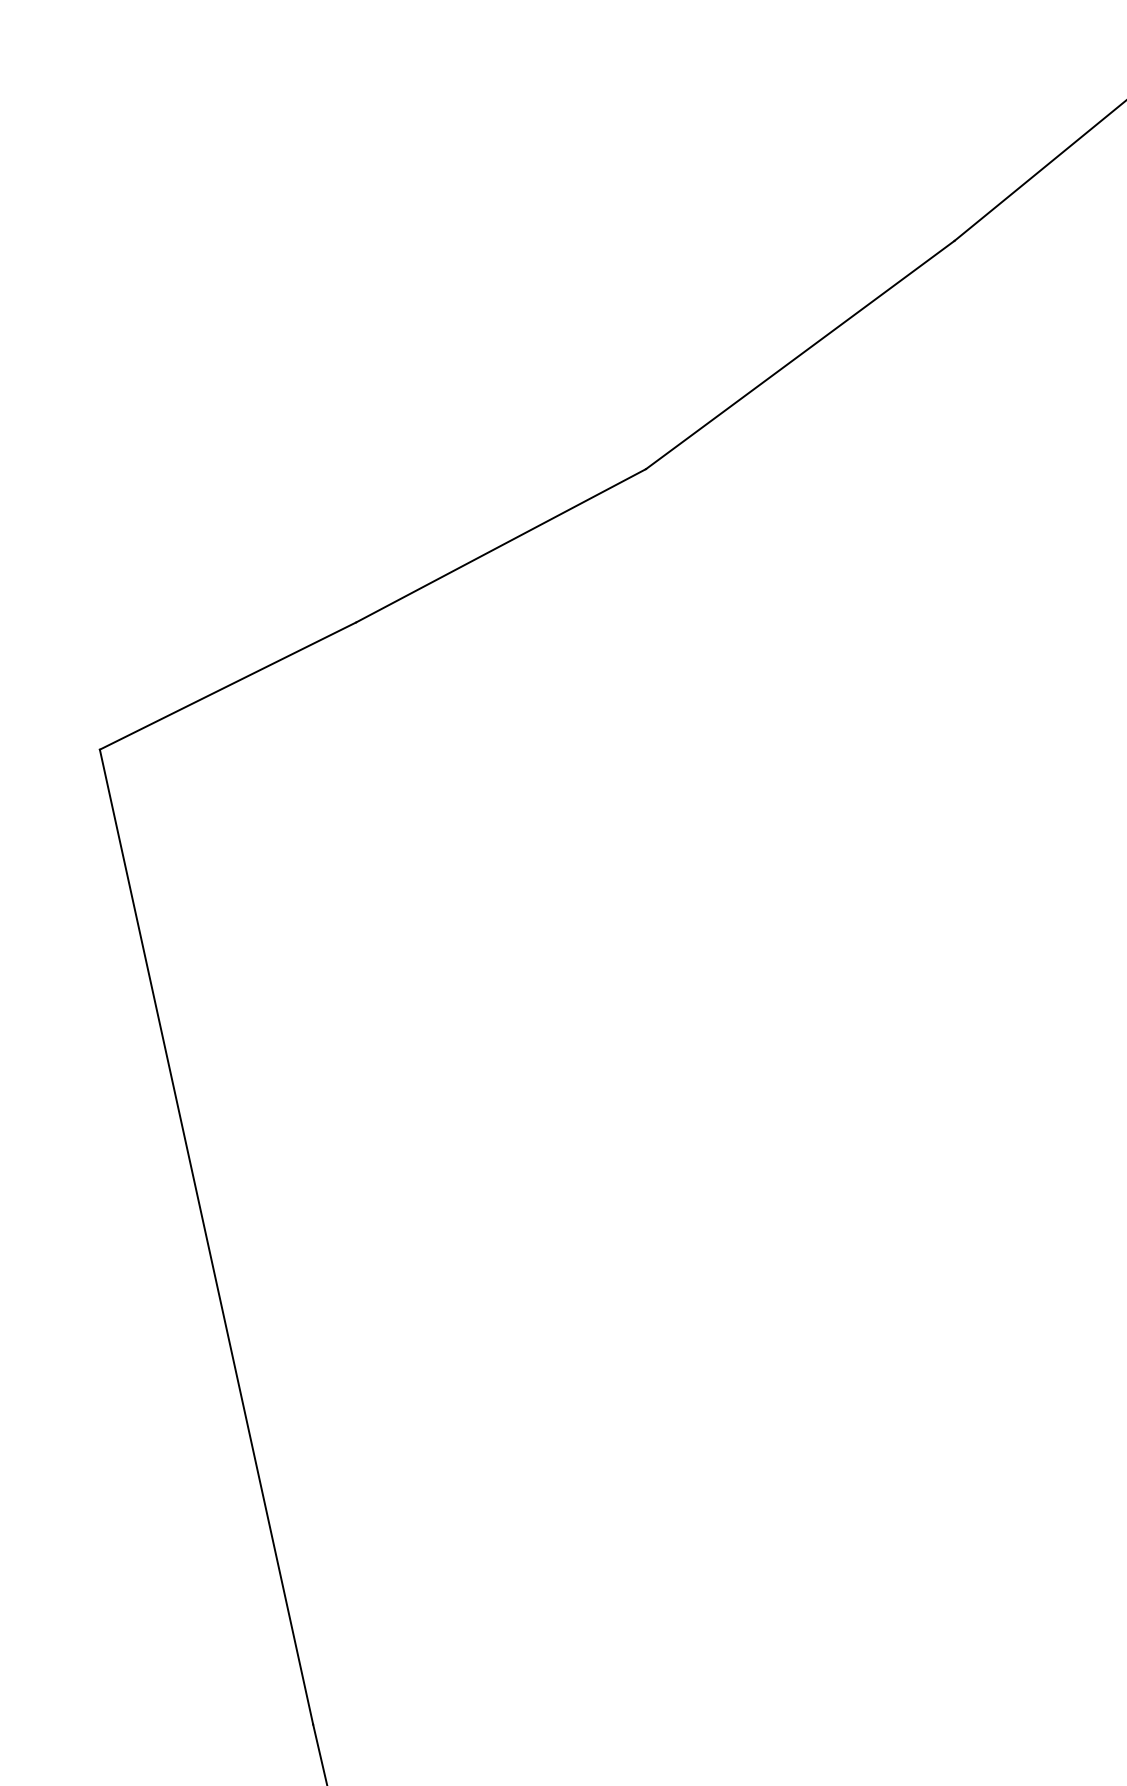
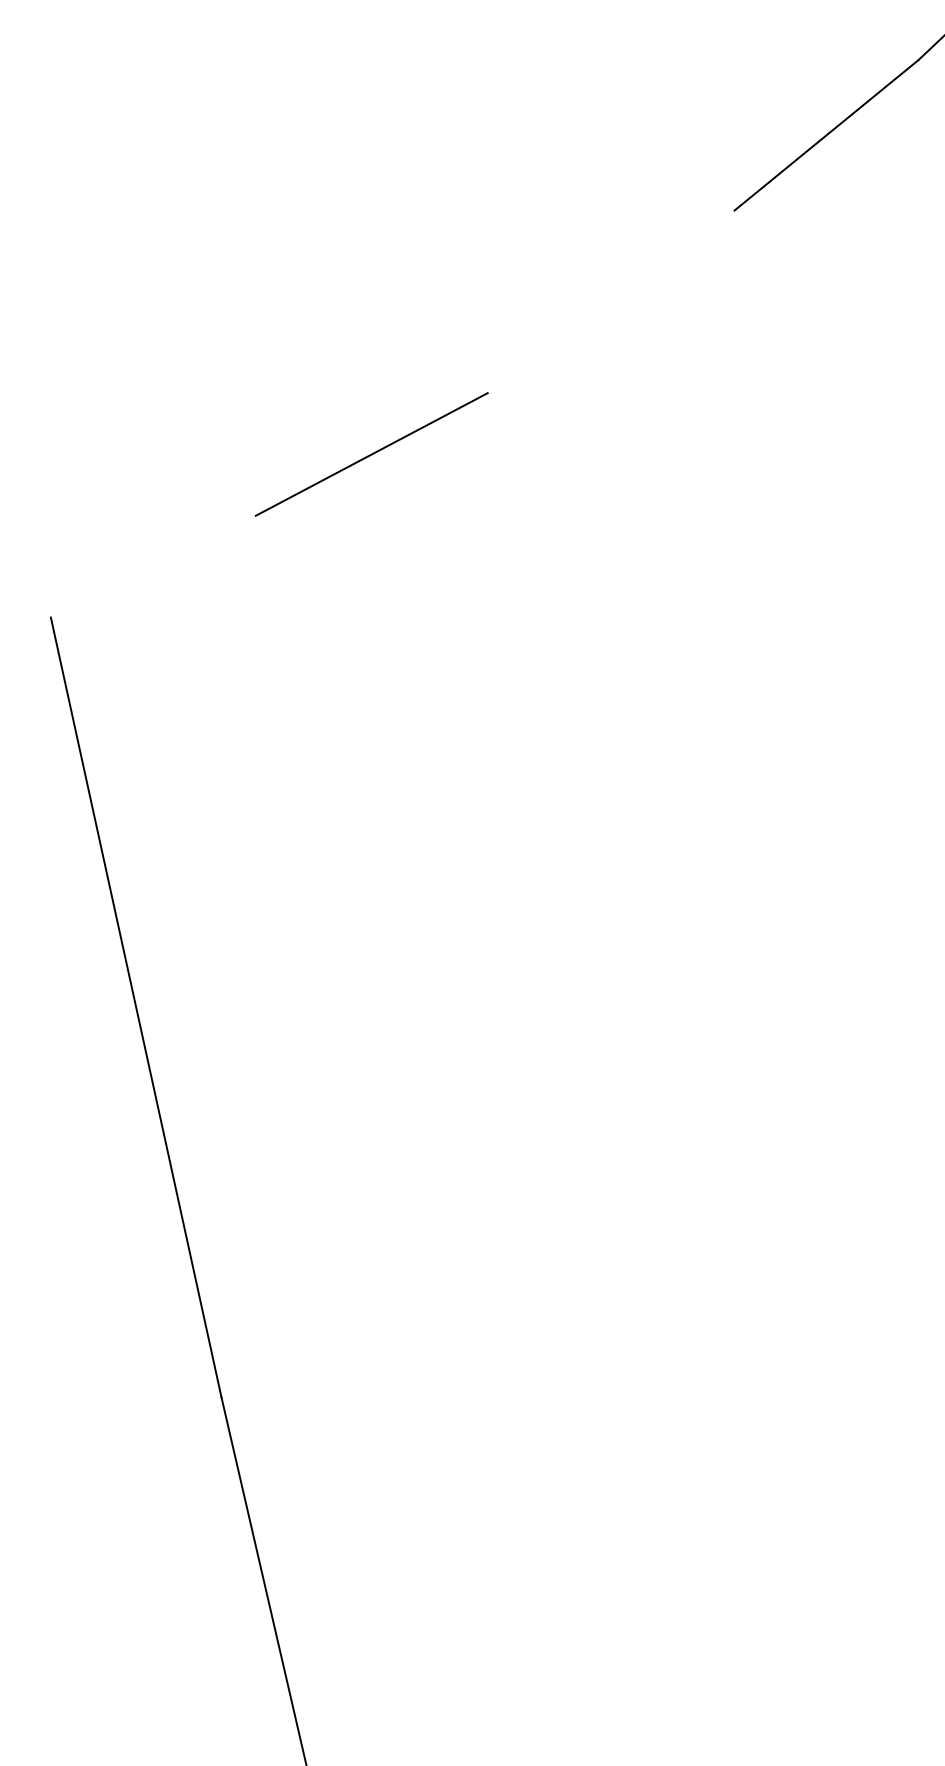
line: (799, 354) -> (610, 301), removed
line: (226, 685) -> (152, 566), removed

